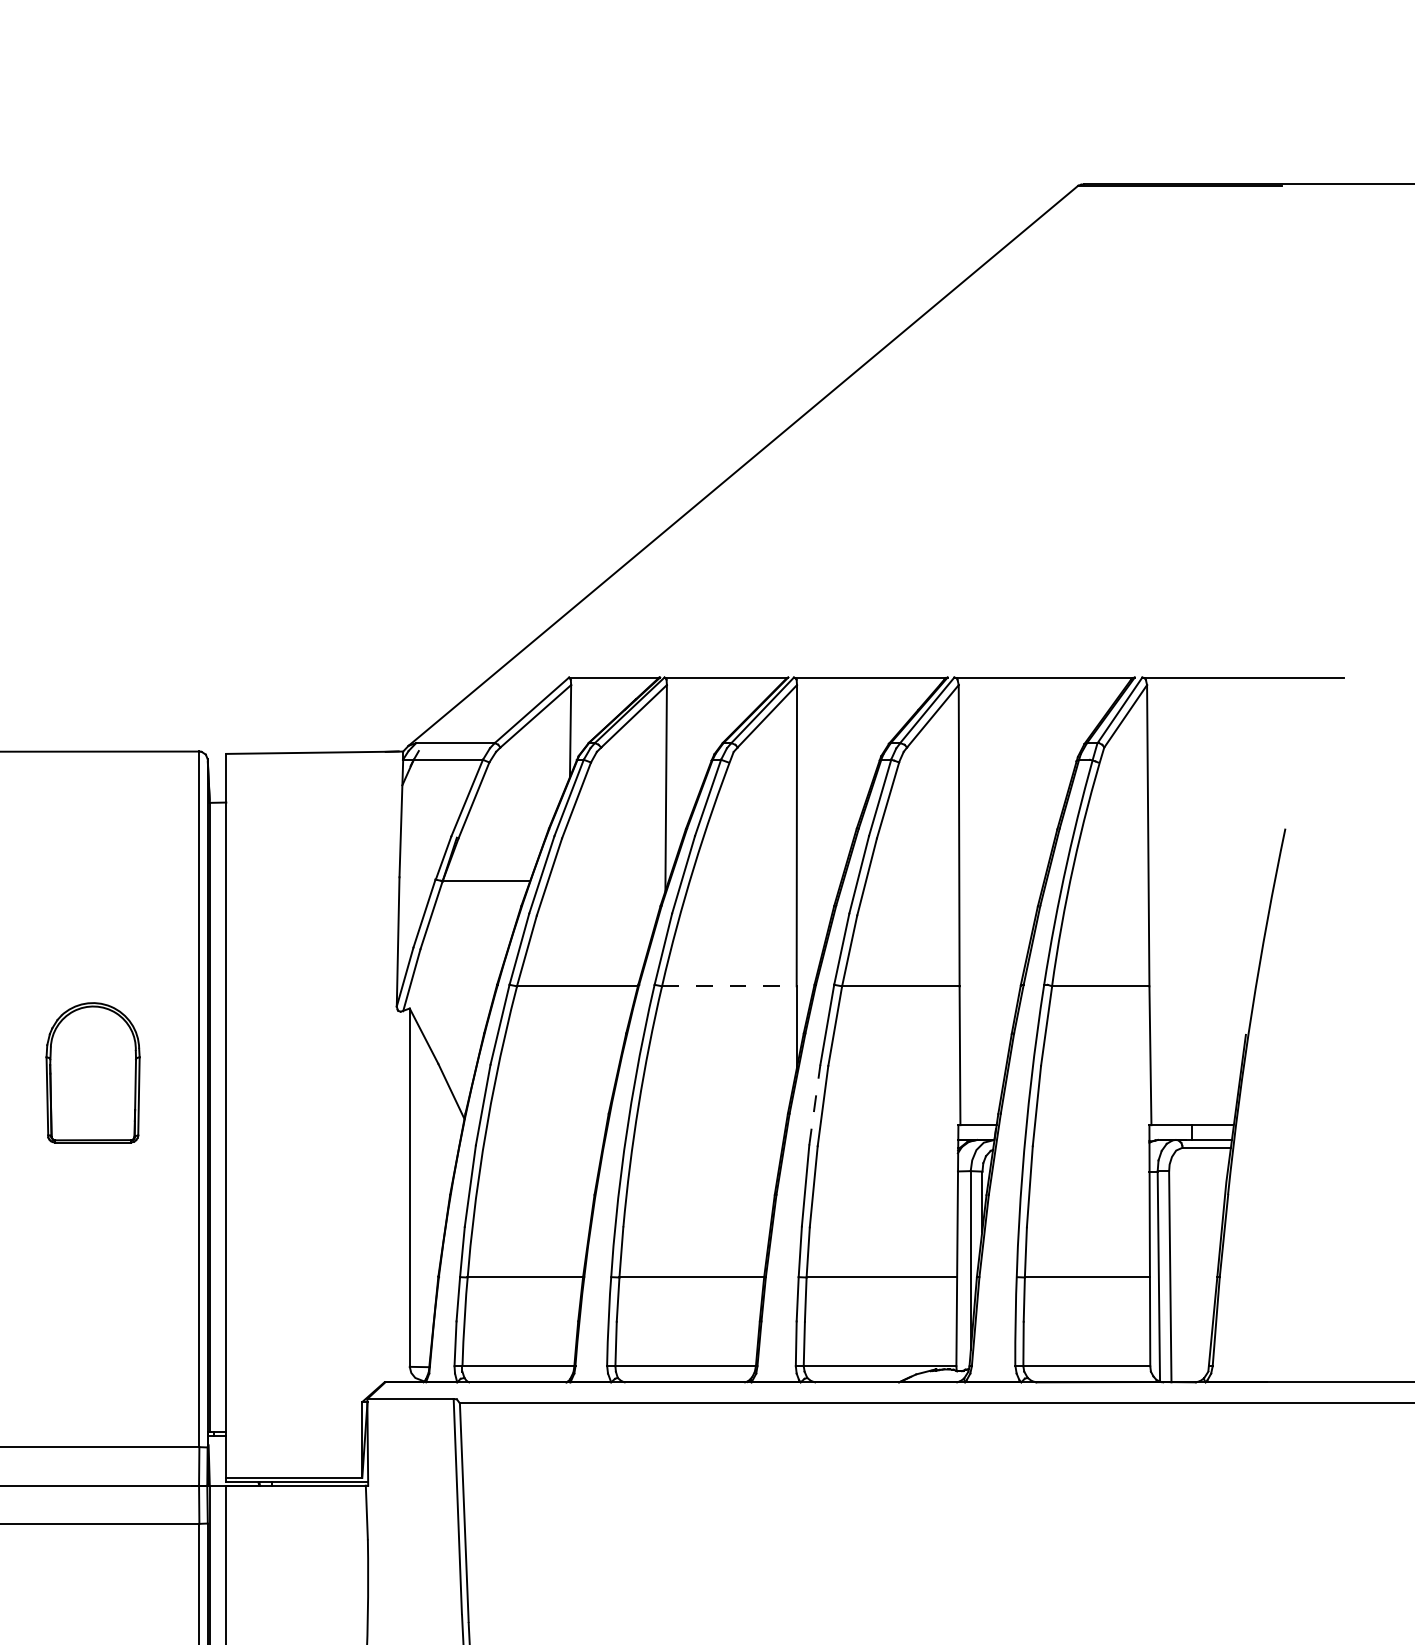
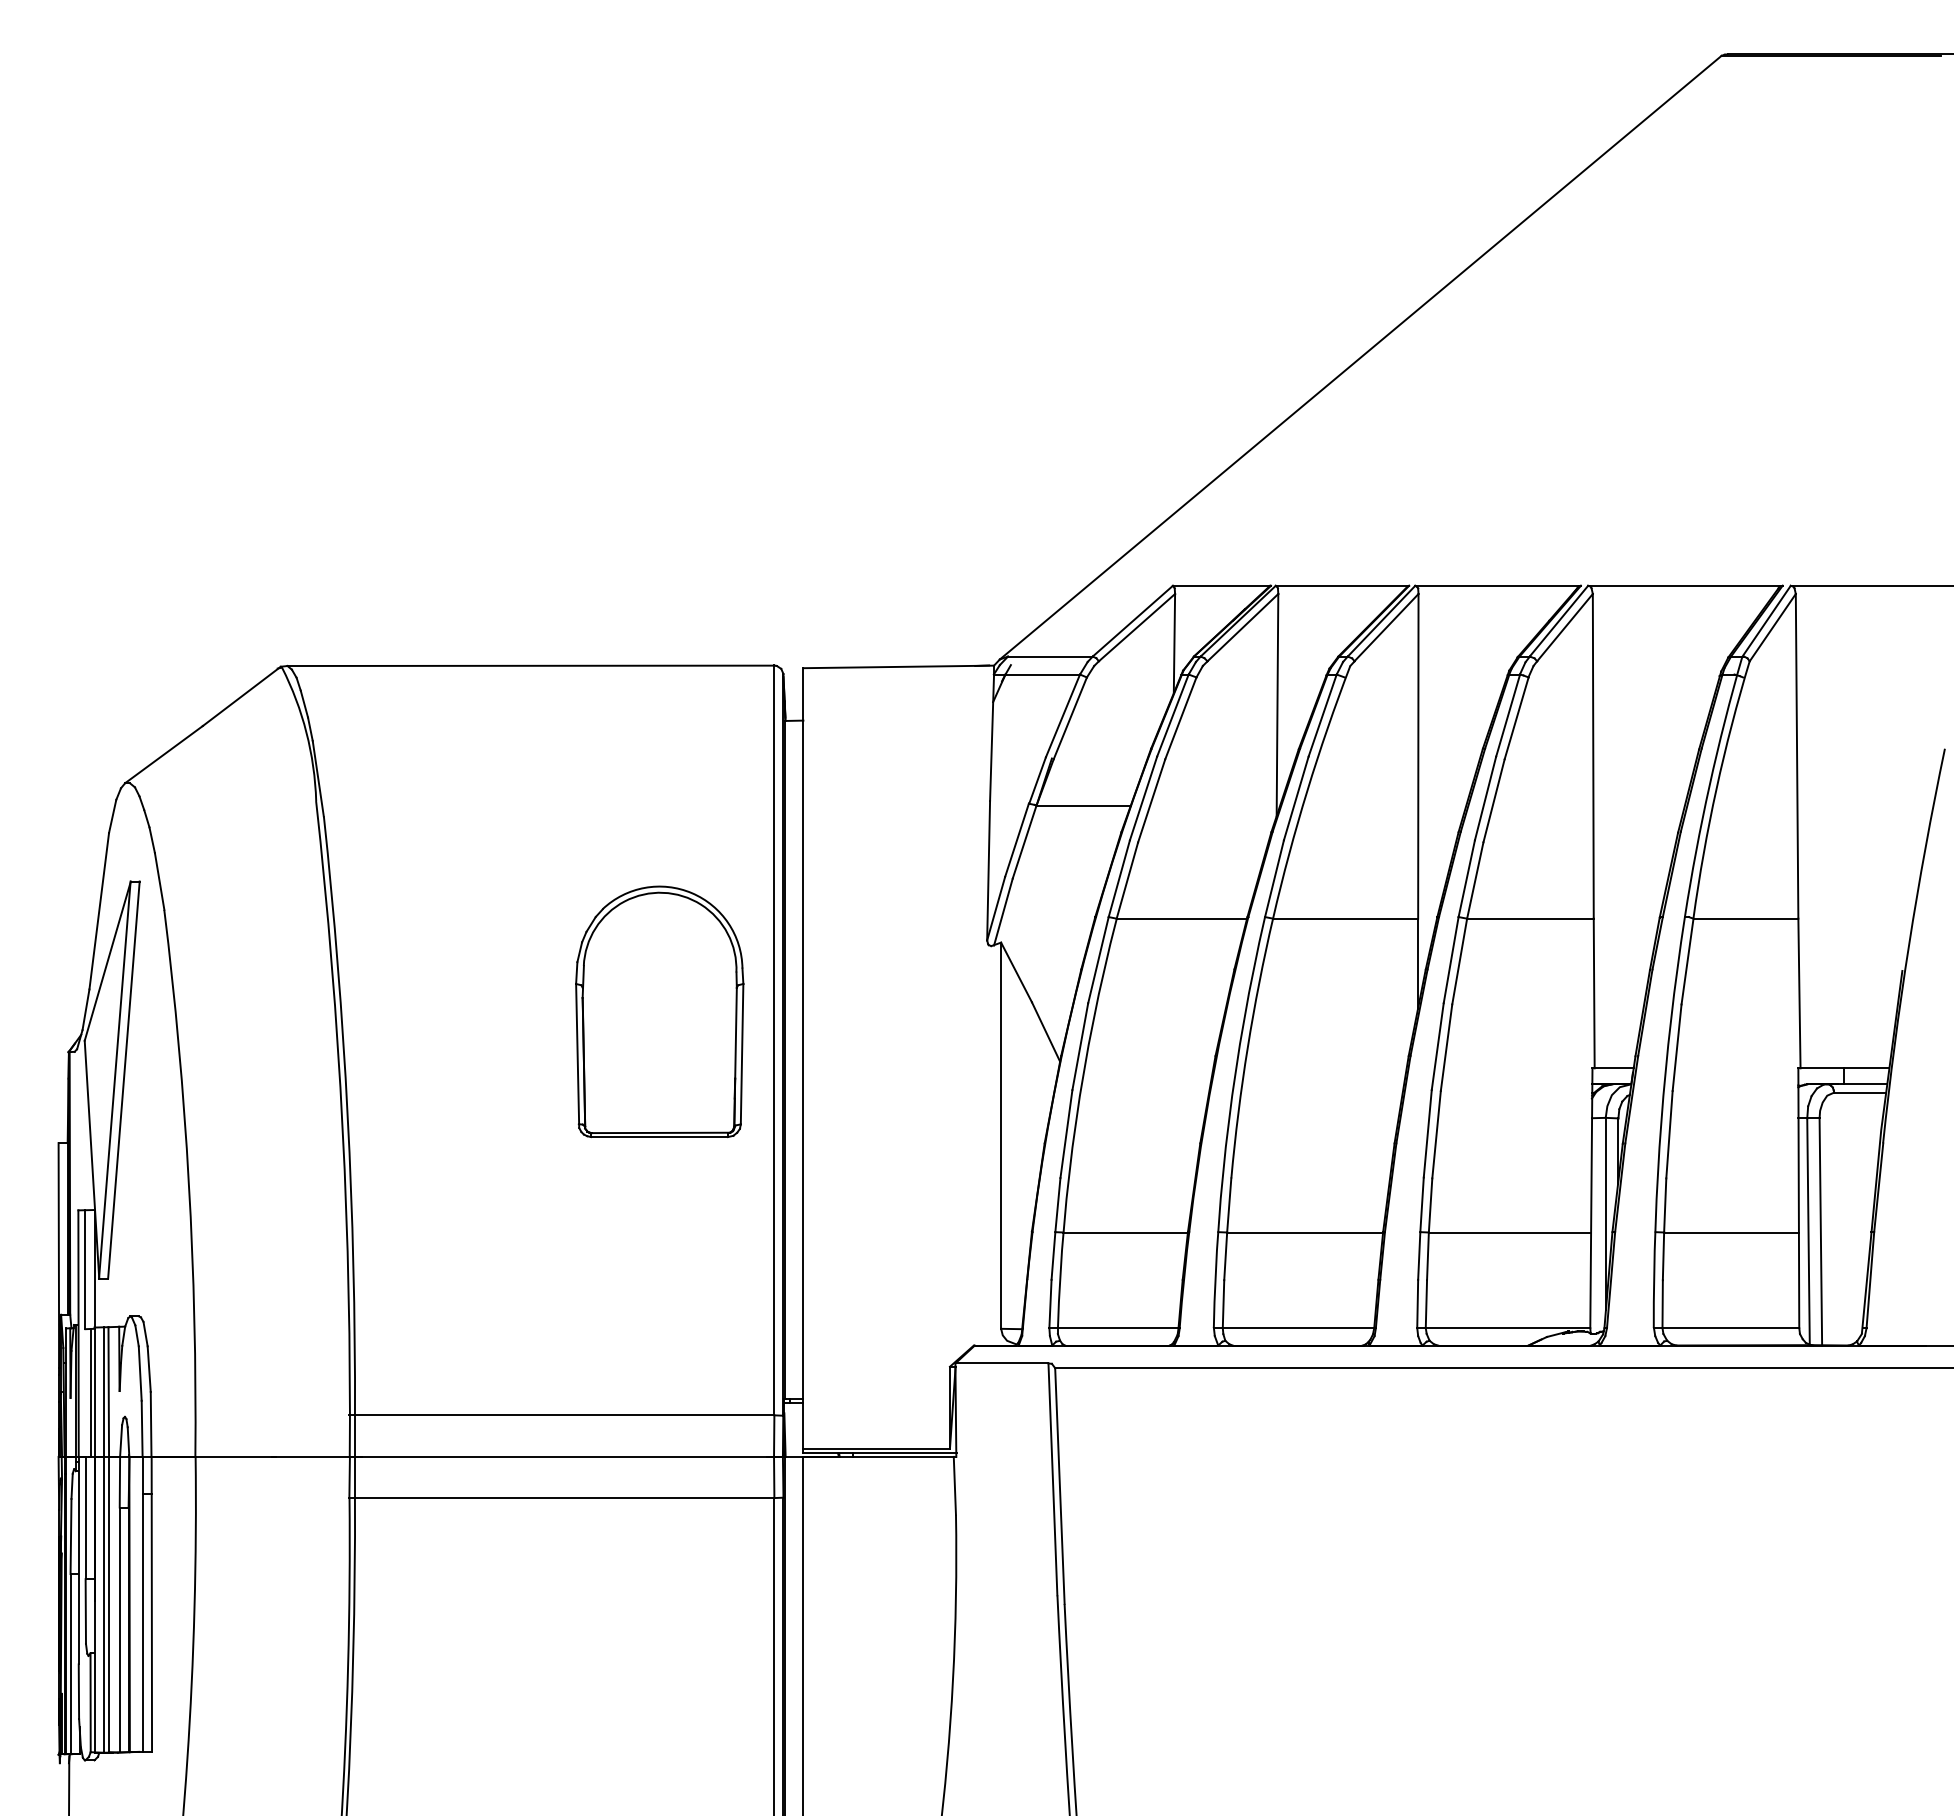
line: (730, 986) -> (1346, 918), dashed -> solid
part: (92, 1072) -> (659, 1011), size x1.67
line: (814, 1104) -> (1437, 1046), dashed -> solid

